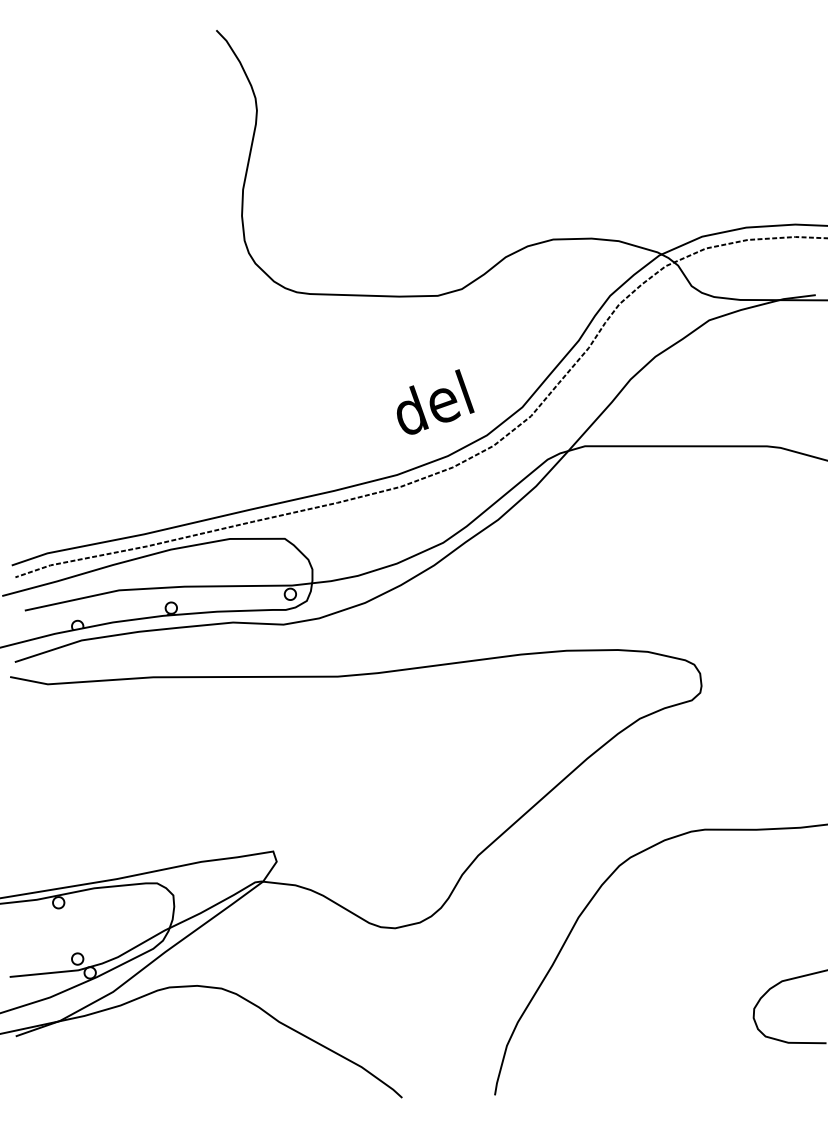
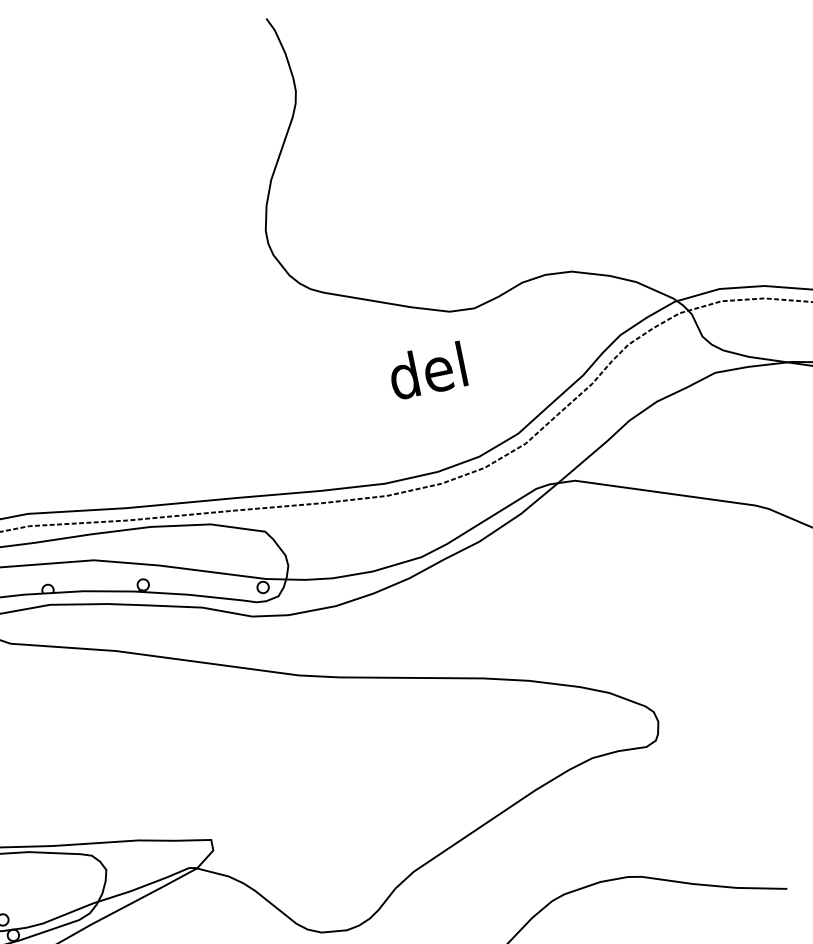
text: (435, 401) -> (431, 369), moved

